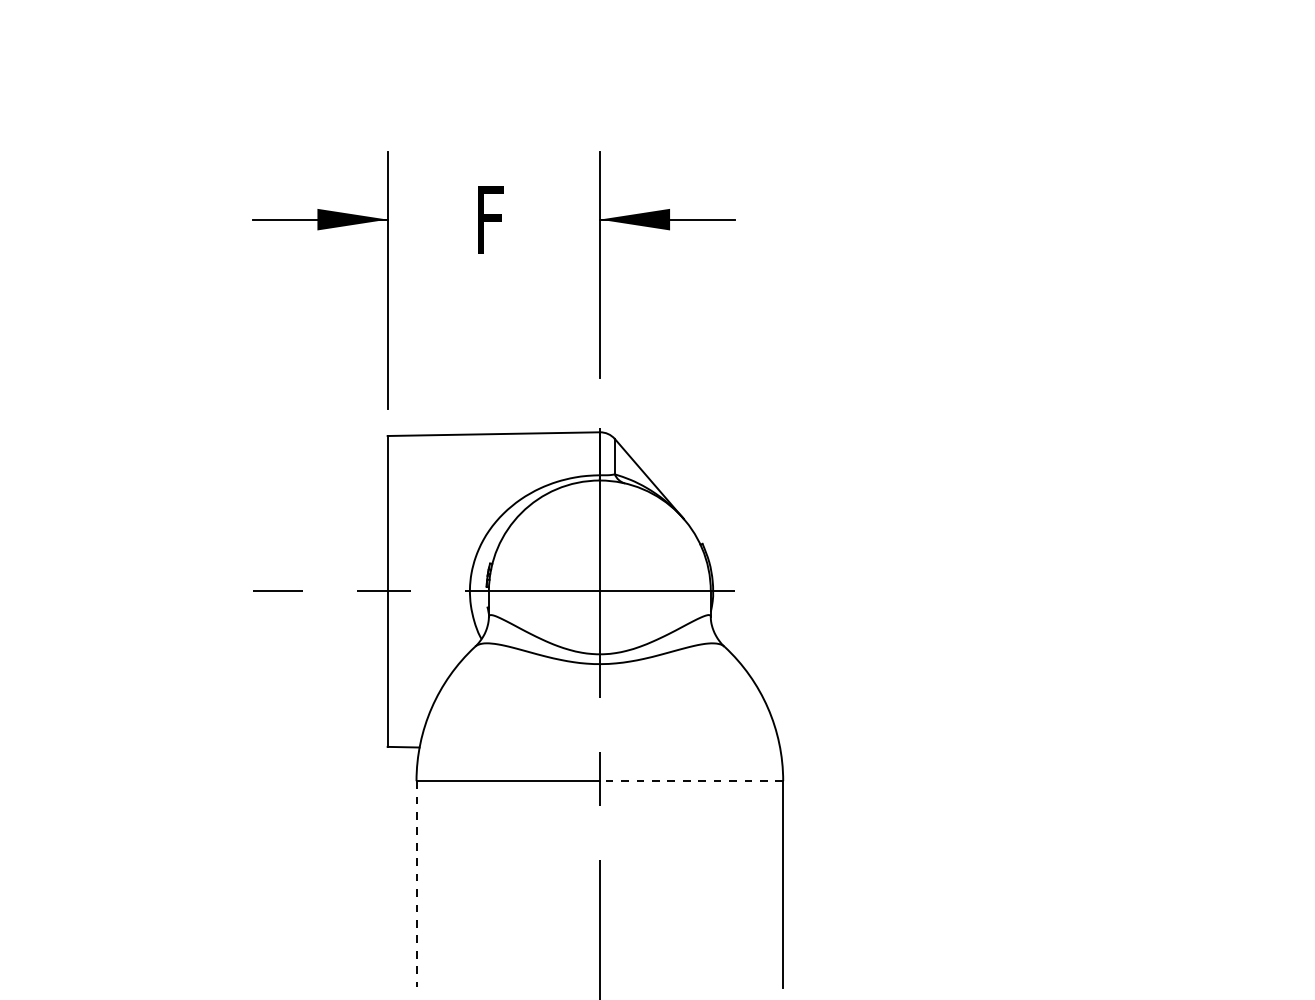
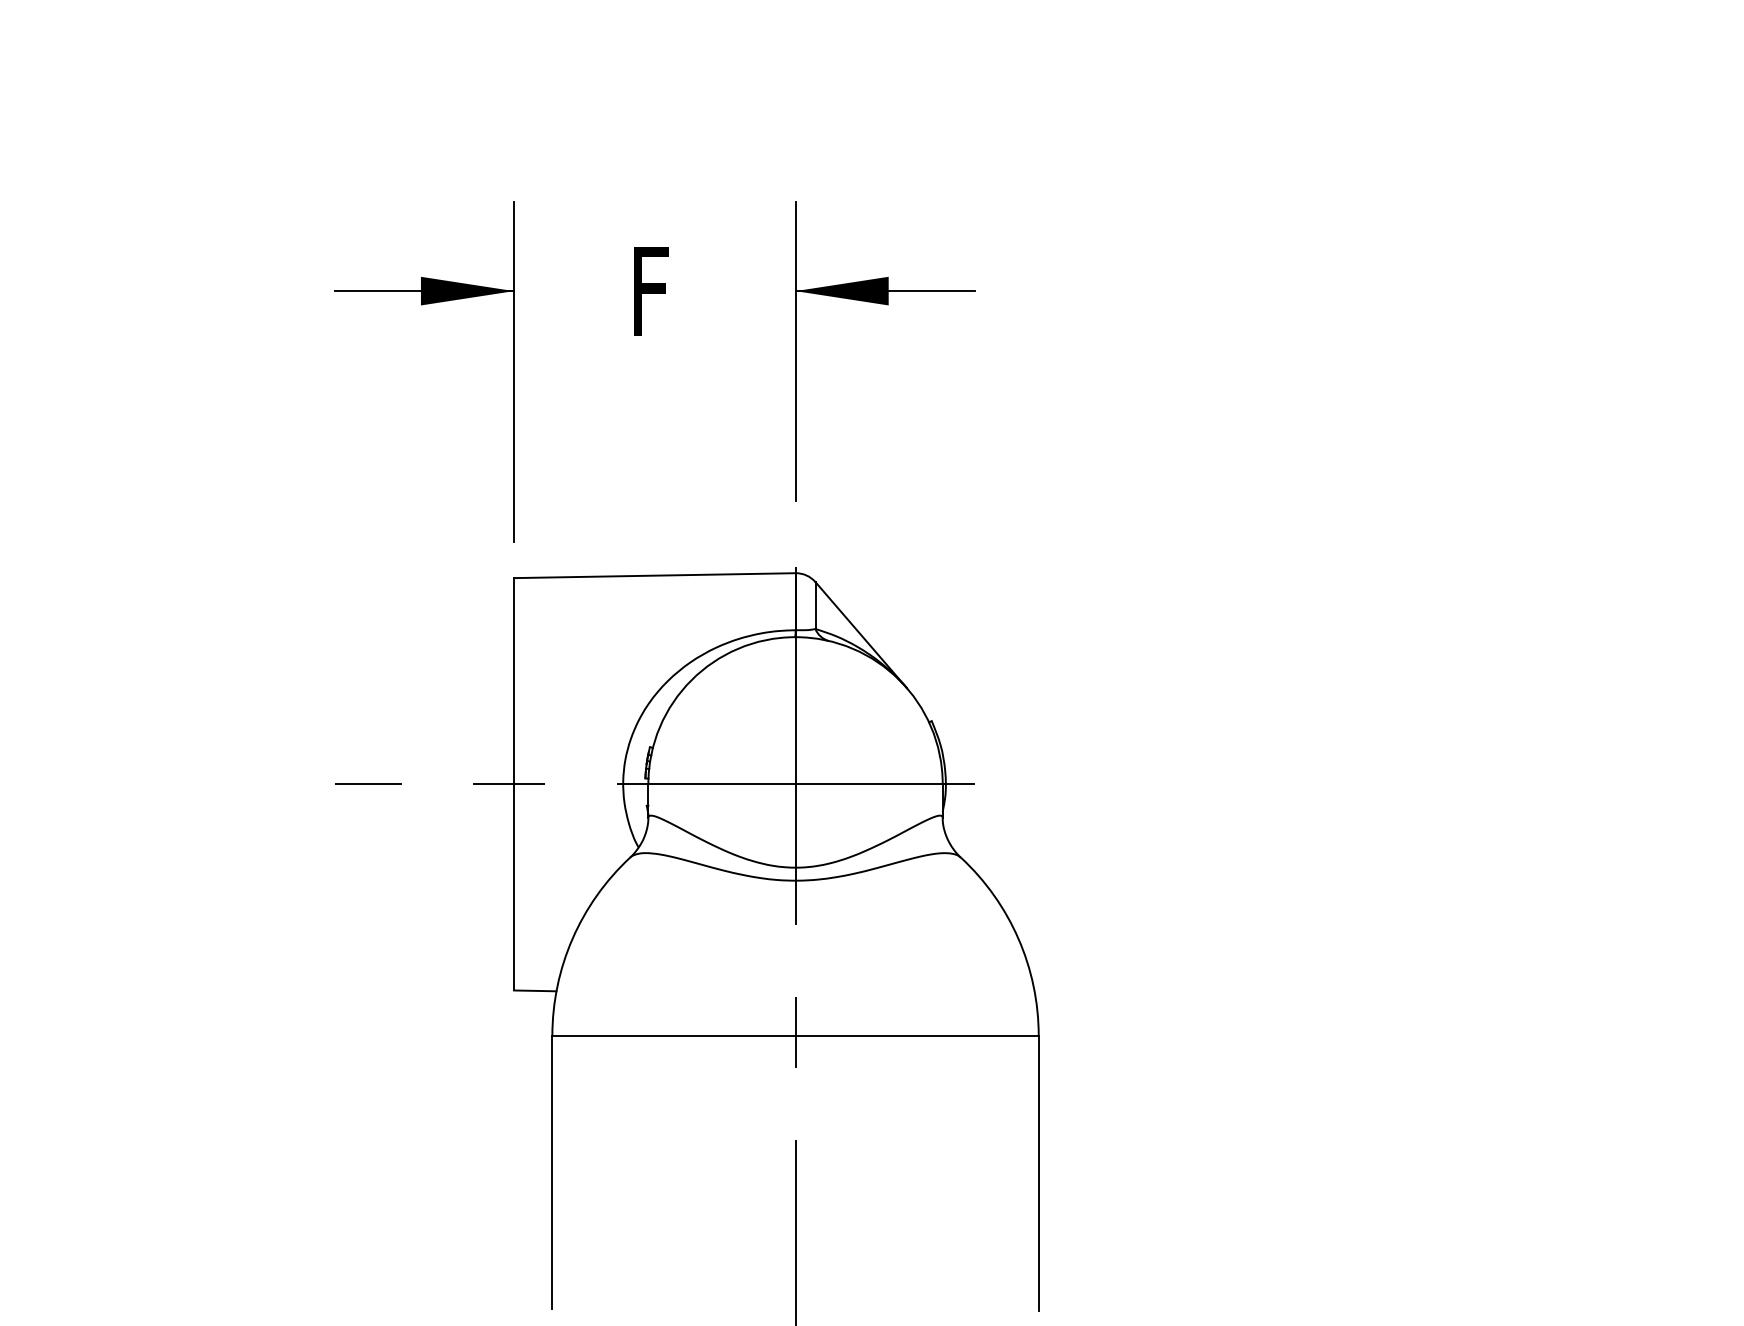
line: (691, 781) -> (917, 1036), dashed -> solid
line: (416, 884) -> (552, 1173), dashed -> solid

